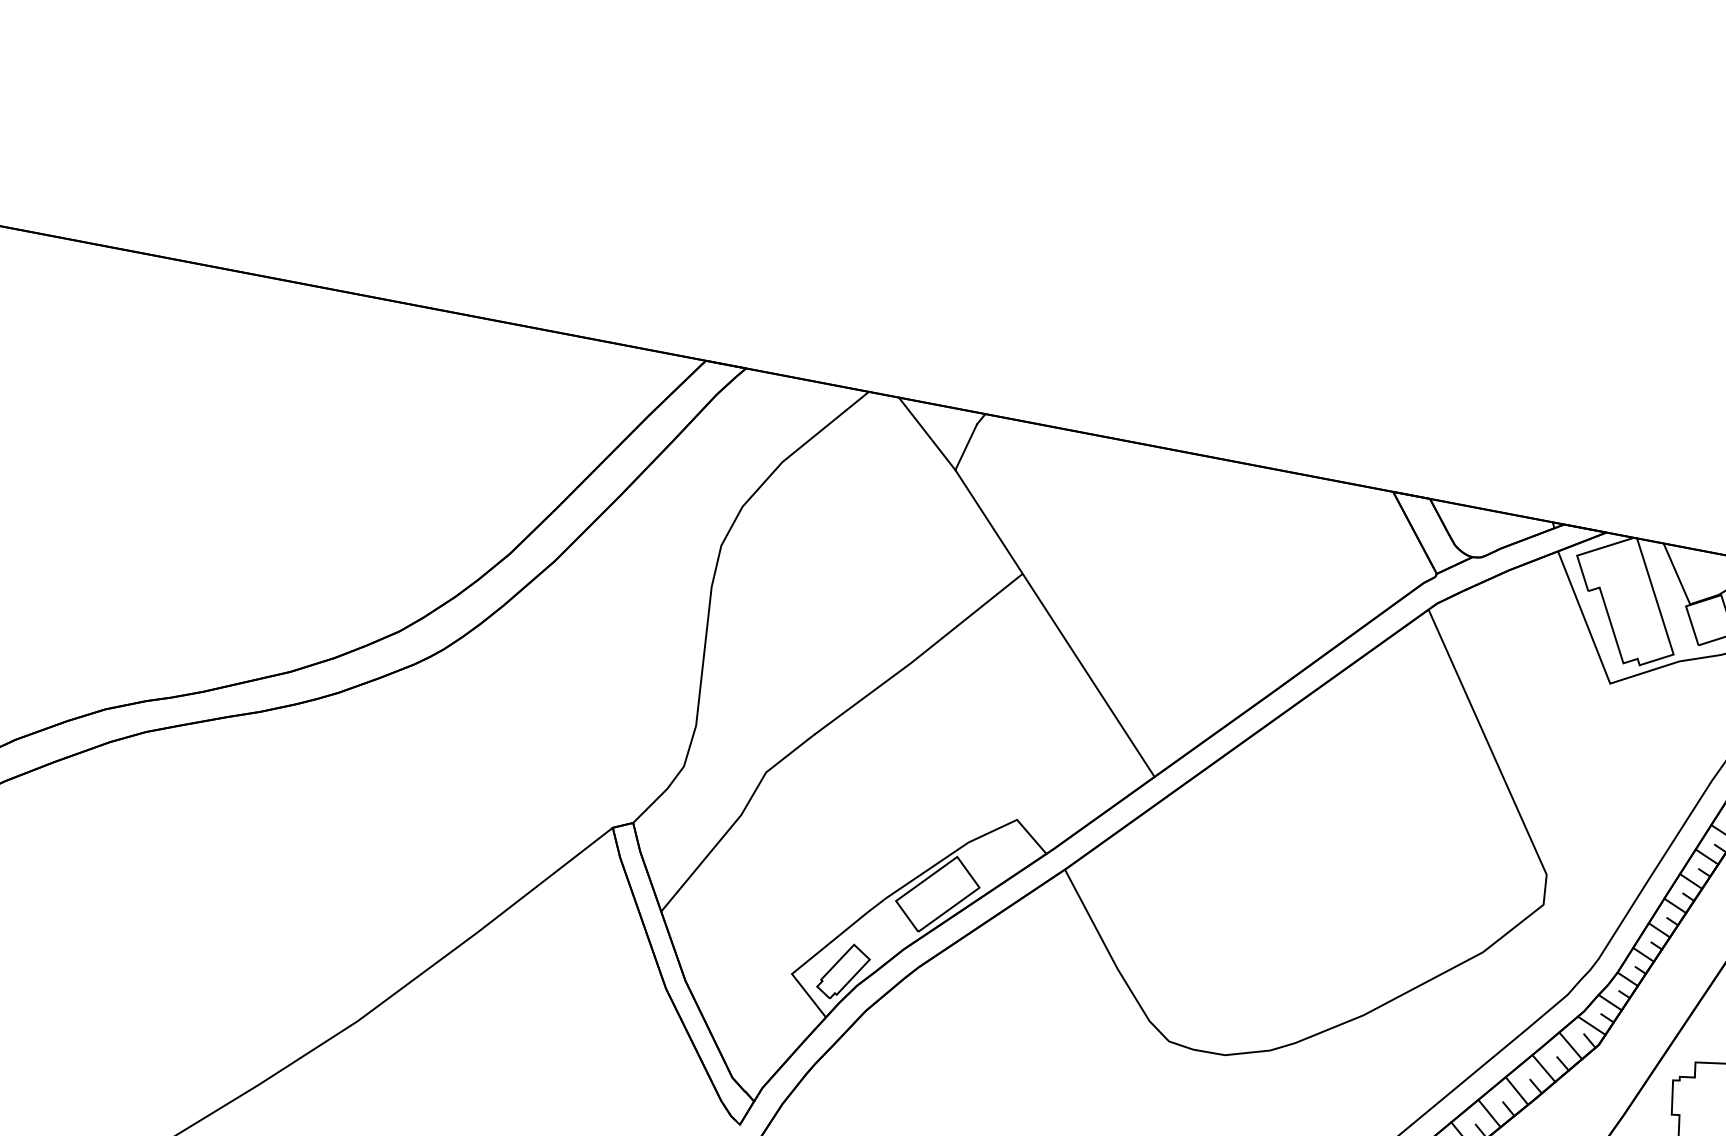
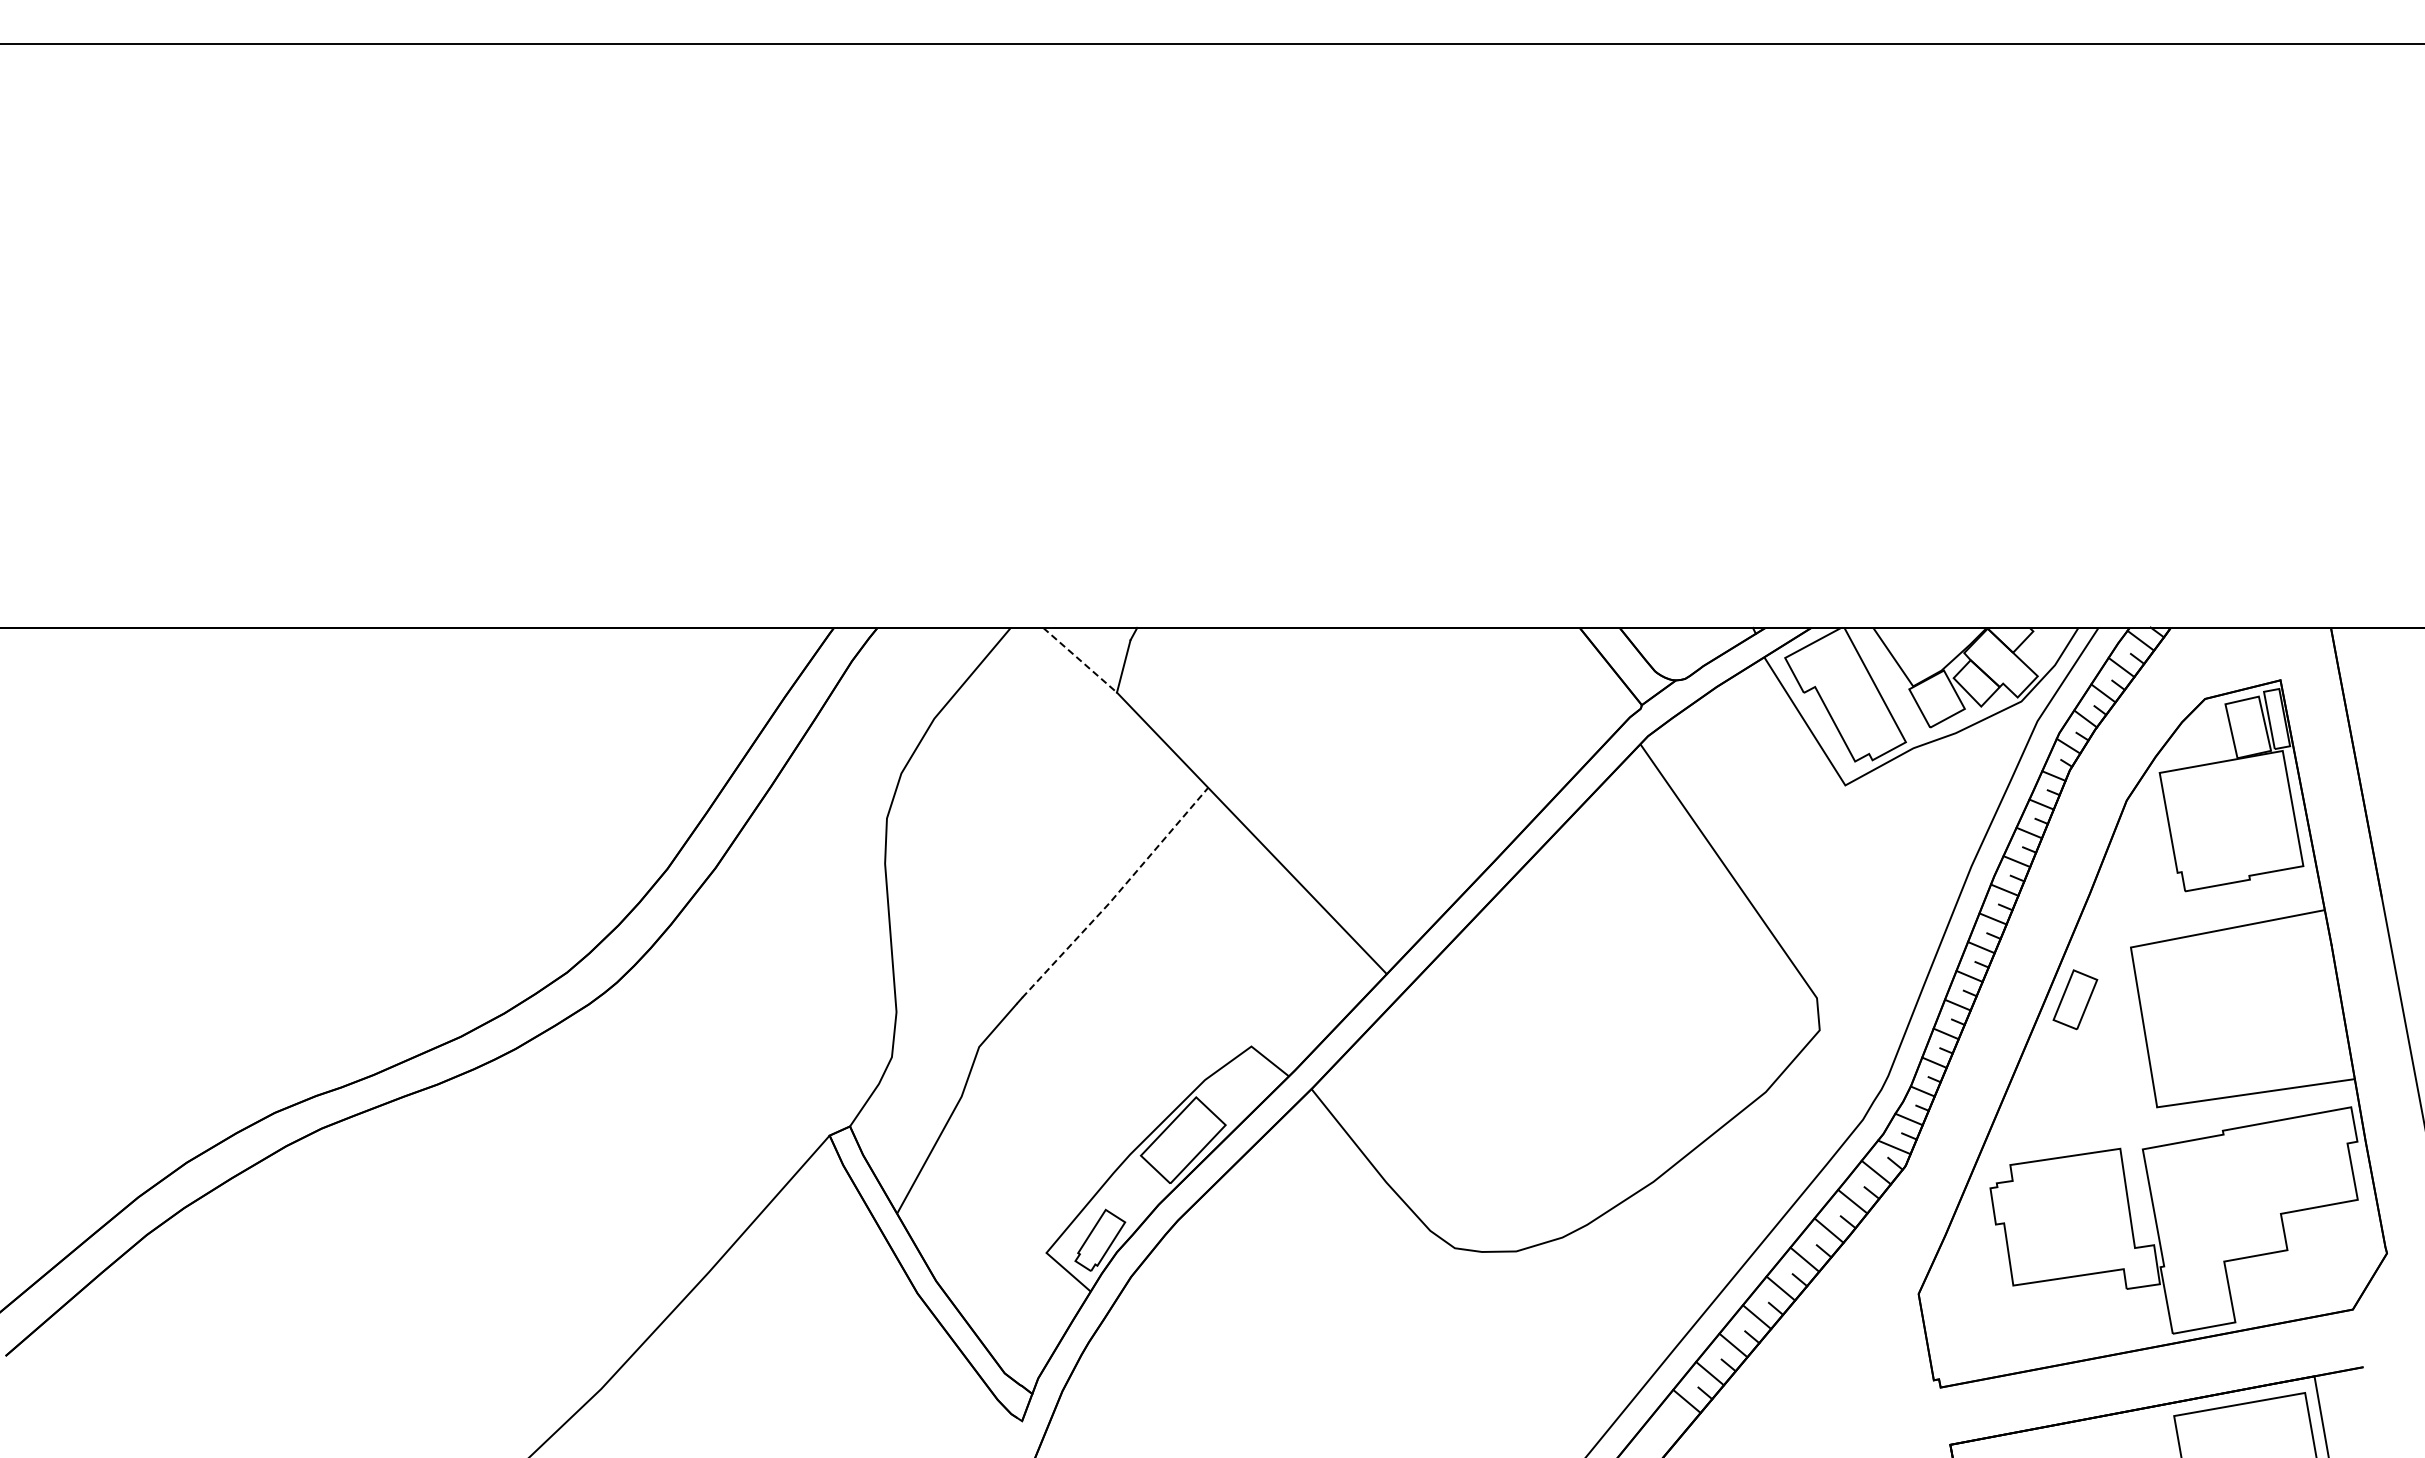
line: (927, 434) -> (1080, 660), solid -> dashed
line: (920, 656) -> (1117, 894), solid -> dashed

